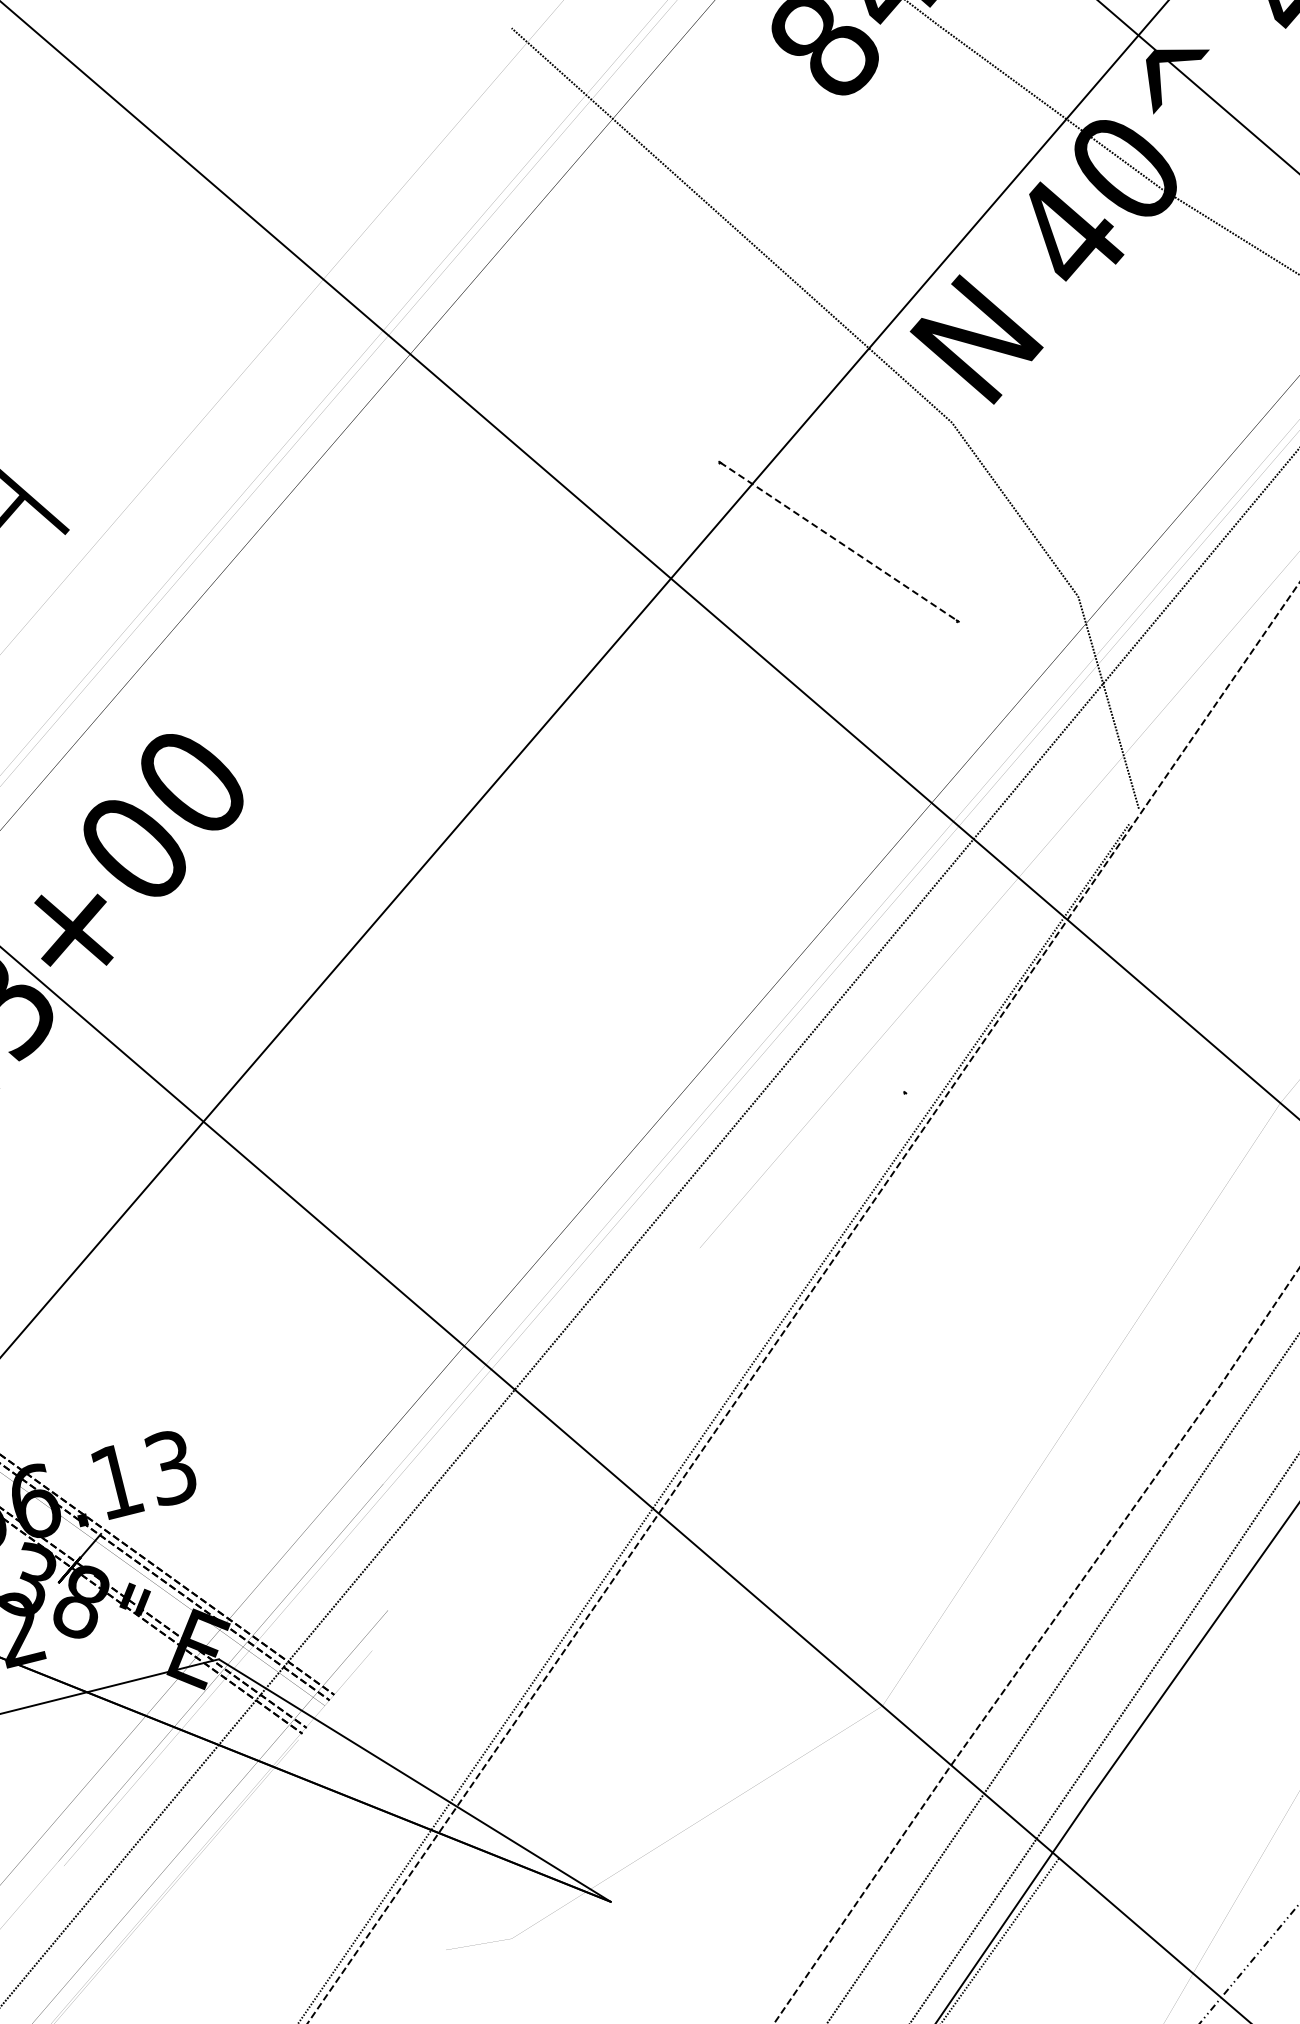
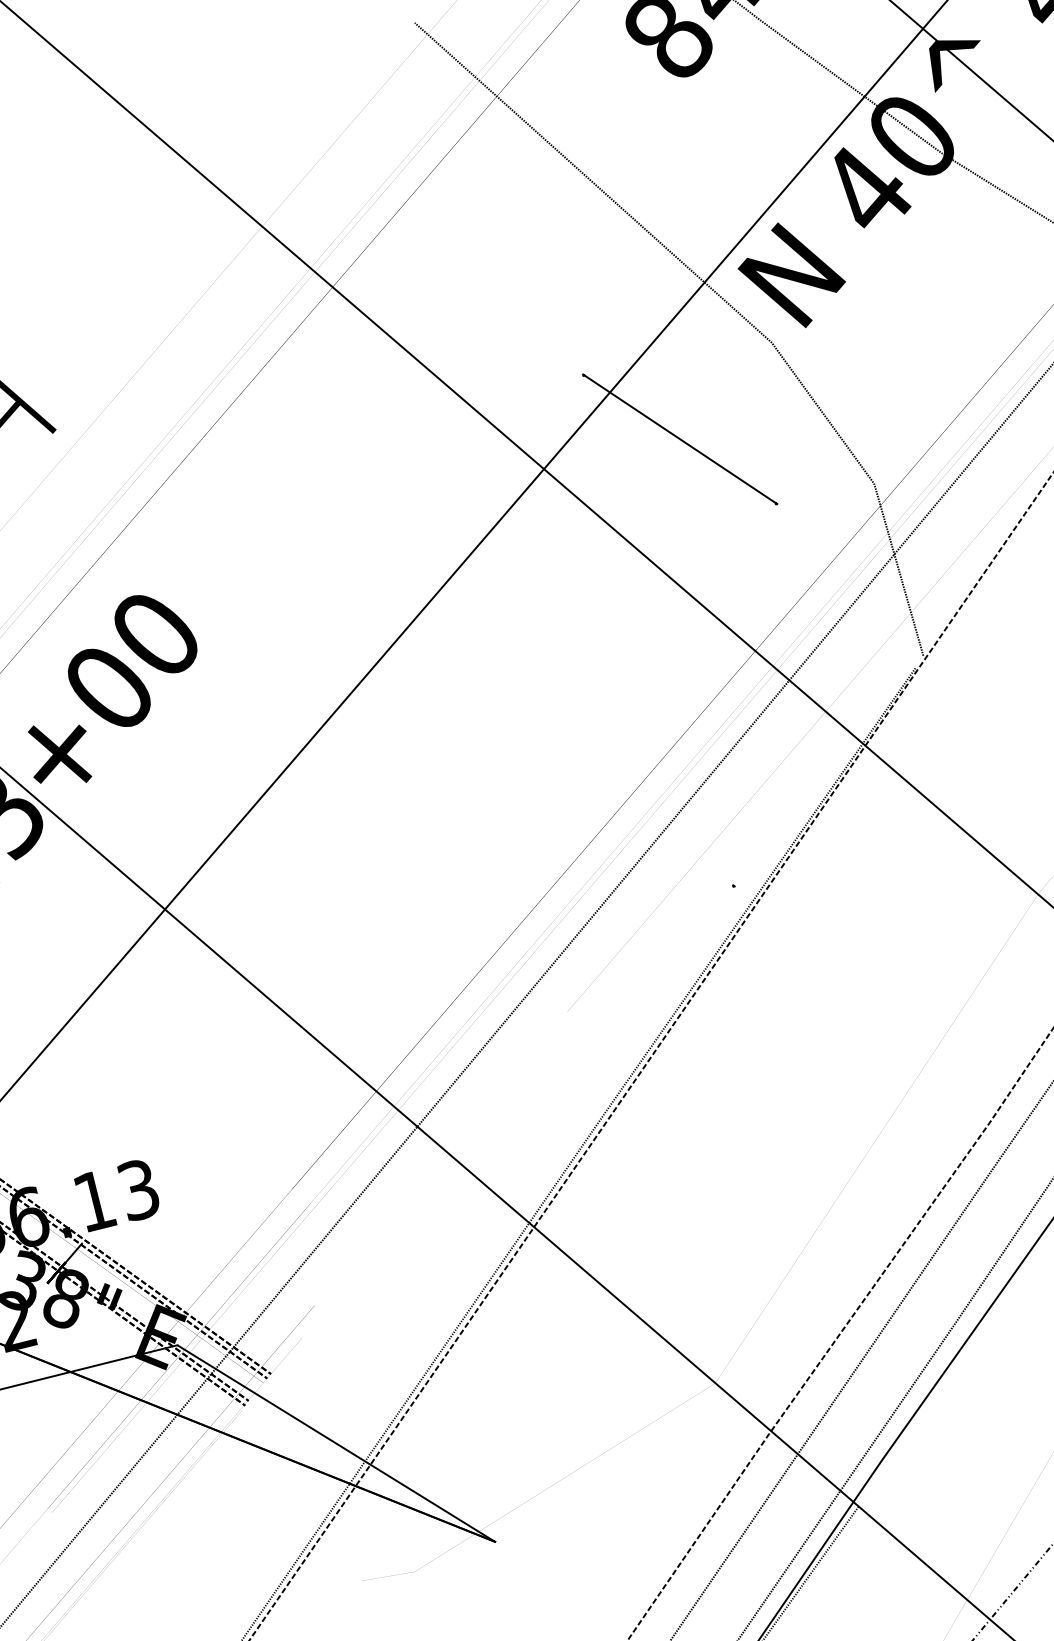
line: (839, 541) -> (680, 439), dashed -> solid

